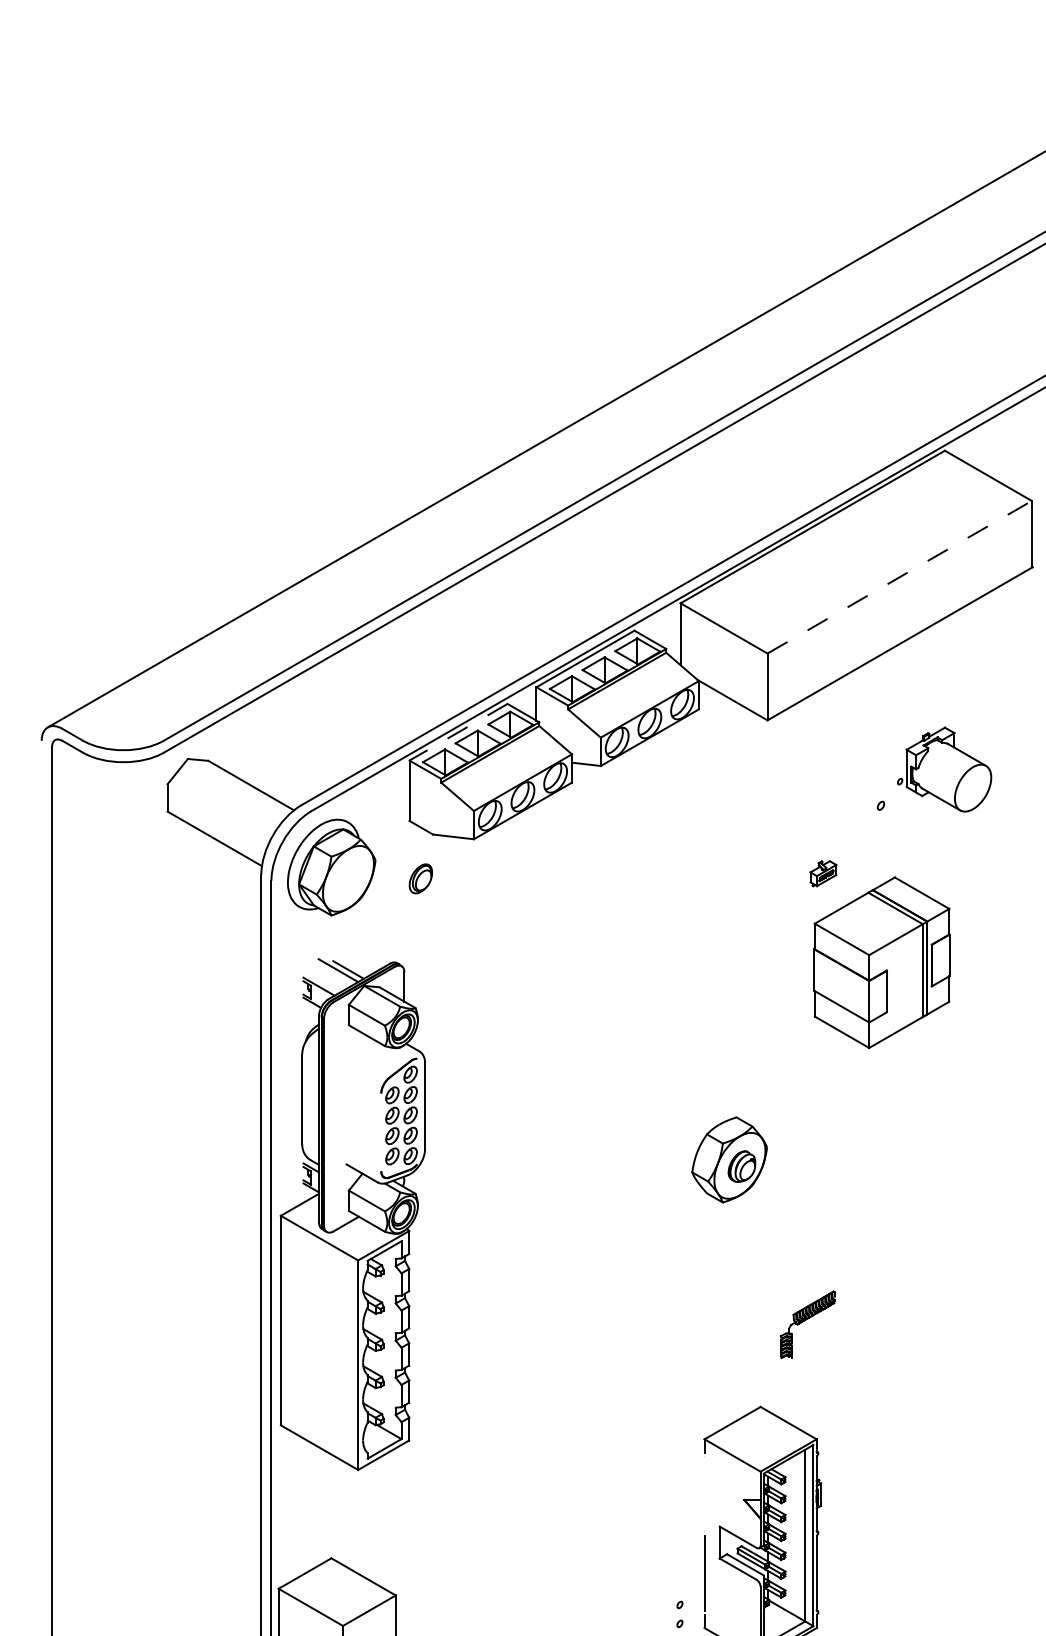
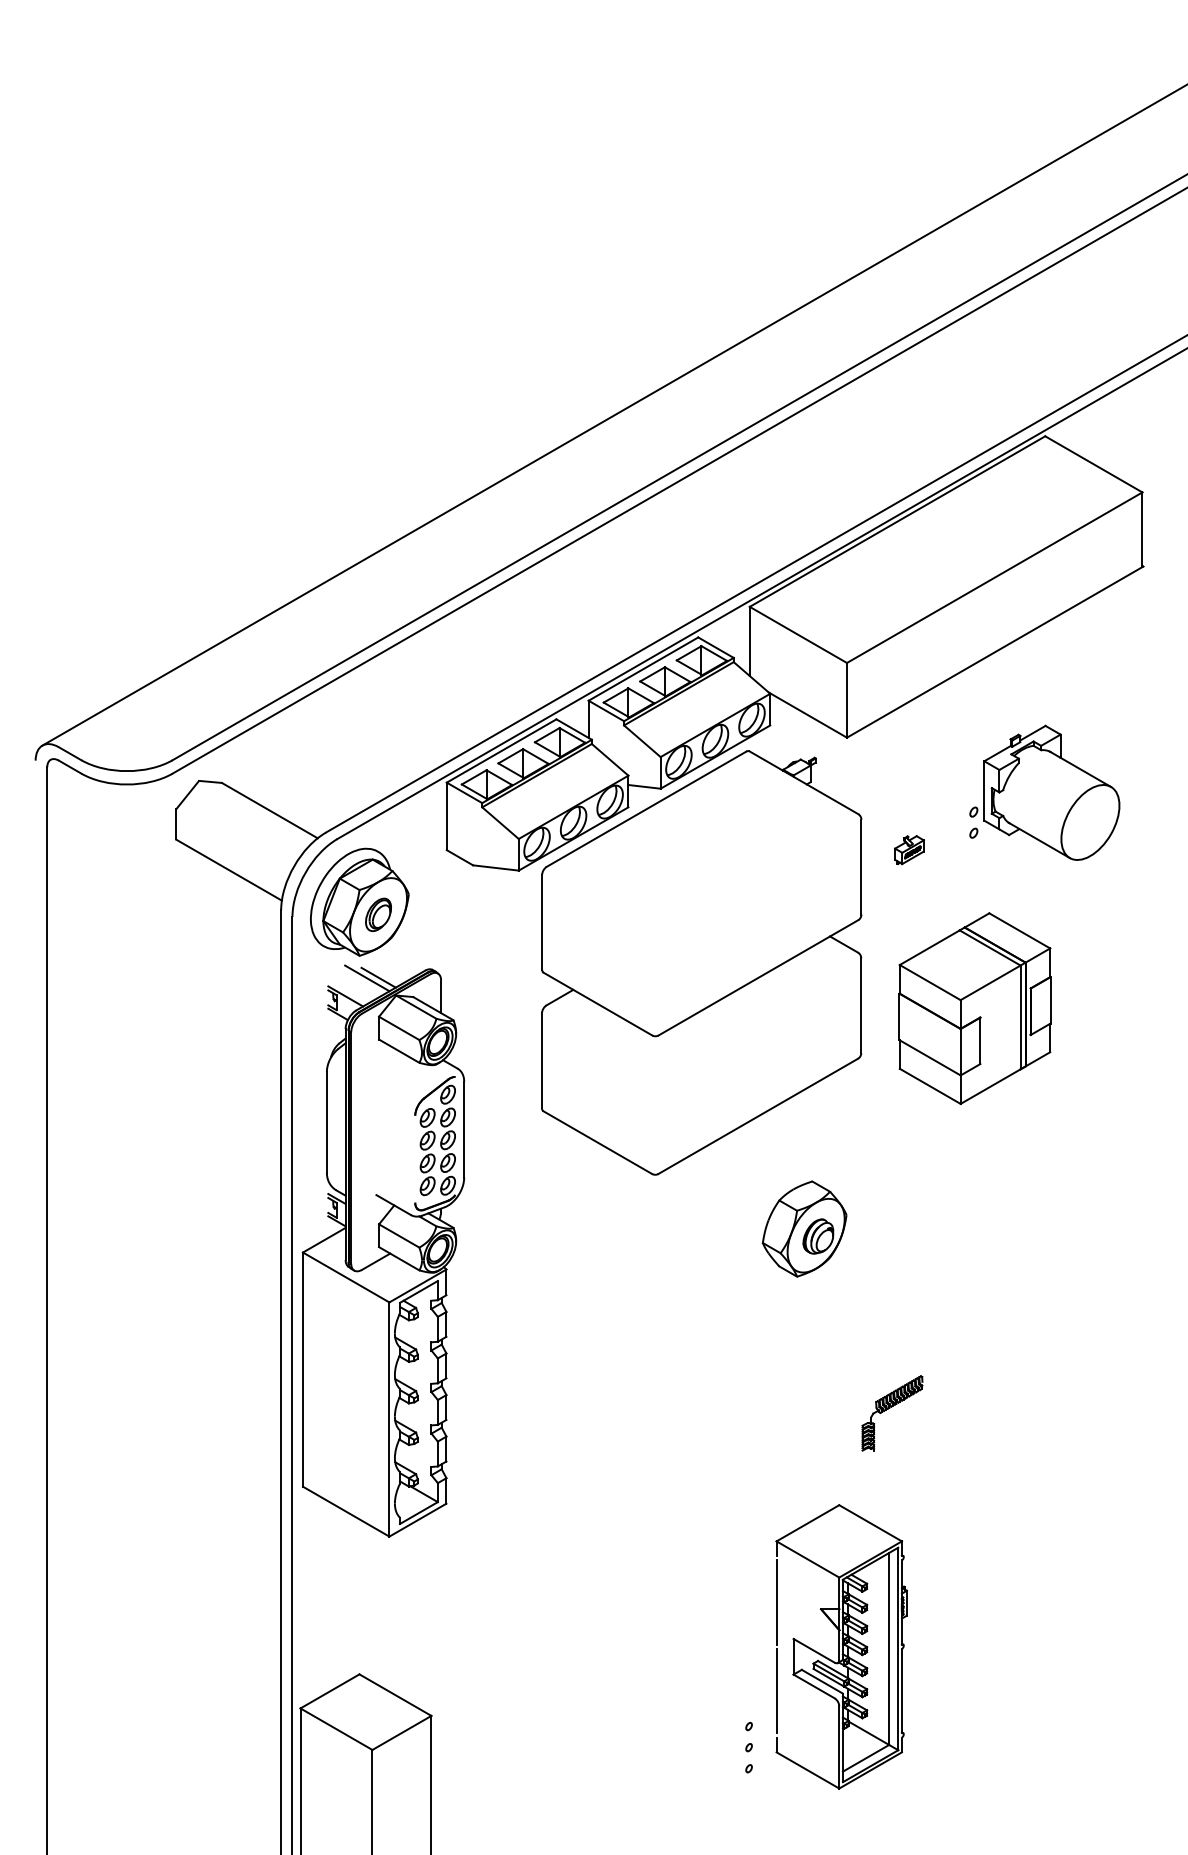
line: (899, 577) -> (994, 577), dashed -> solid
line: (458, 732) -> (501, 751), dashed -> solid
part: (944, 769) -> (1044, 792), size x1.43
part: (823, 874) -> (909, 850), moved
part: (420, 878) -> (378, 914), moved
part: (637, 921) -> (701, 962), added
part: (352, 1214) -> (383, 1250), moved
line: (704, 1494) -> (776, 1602), added

